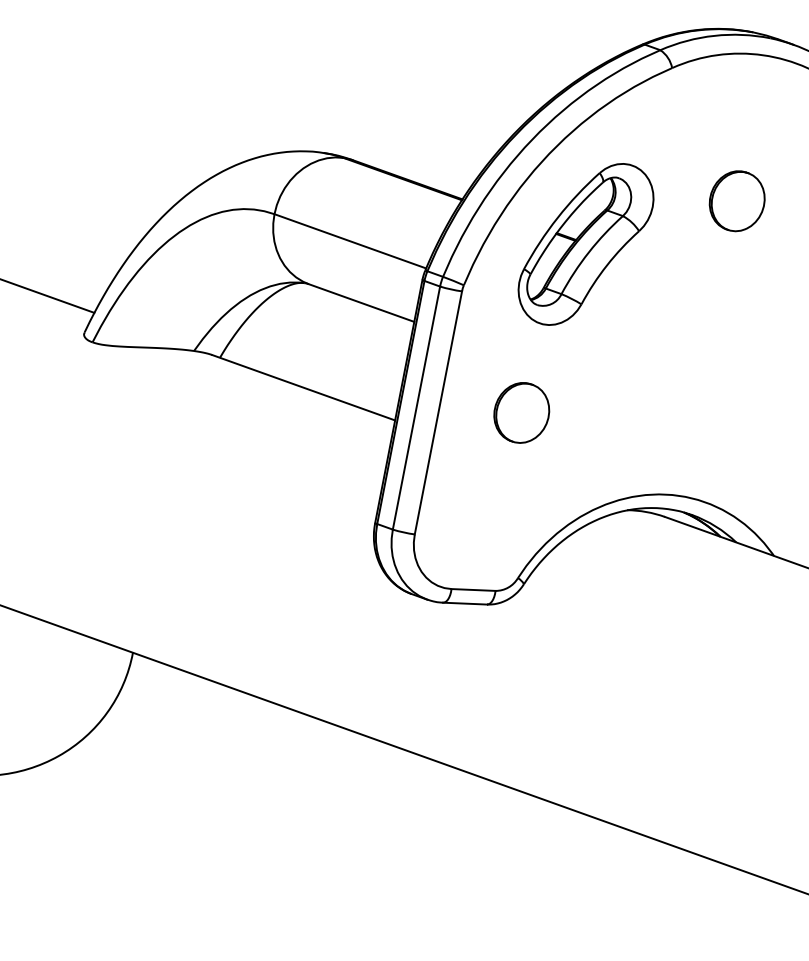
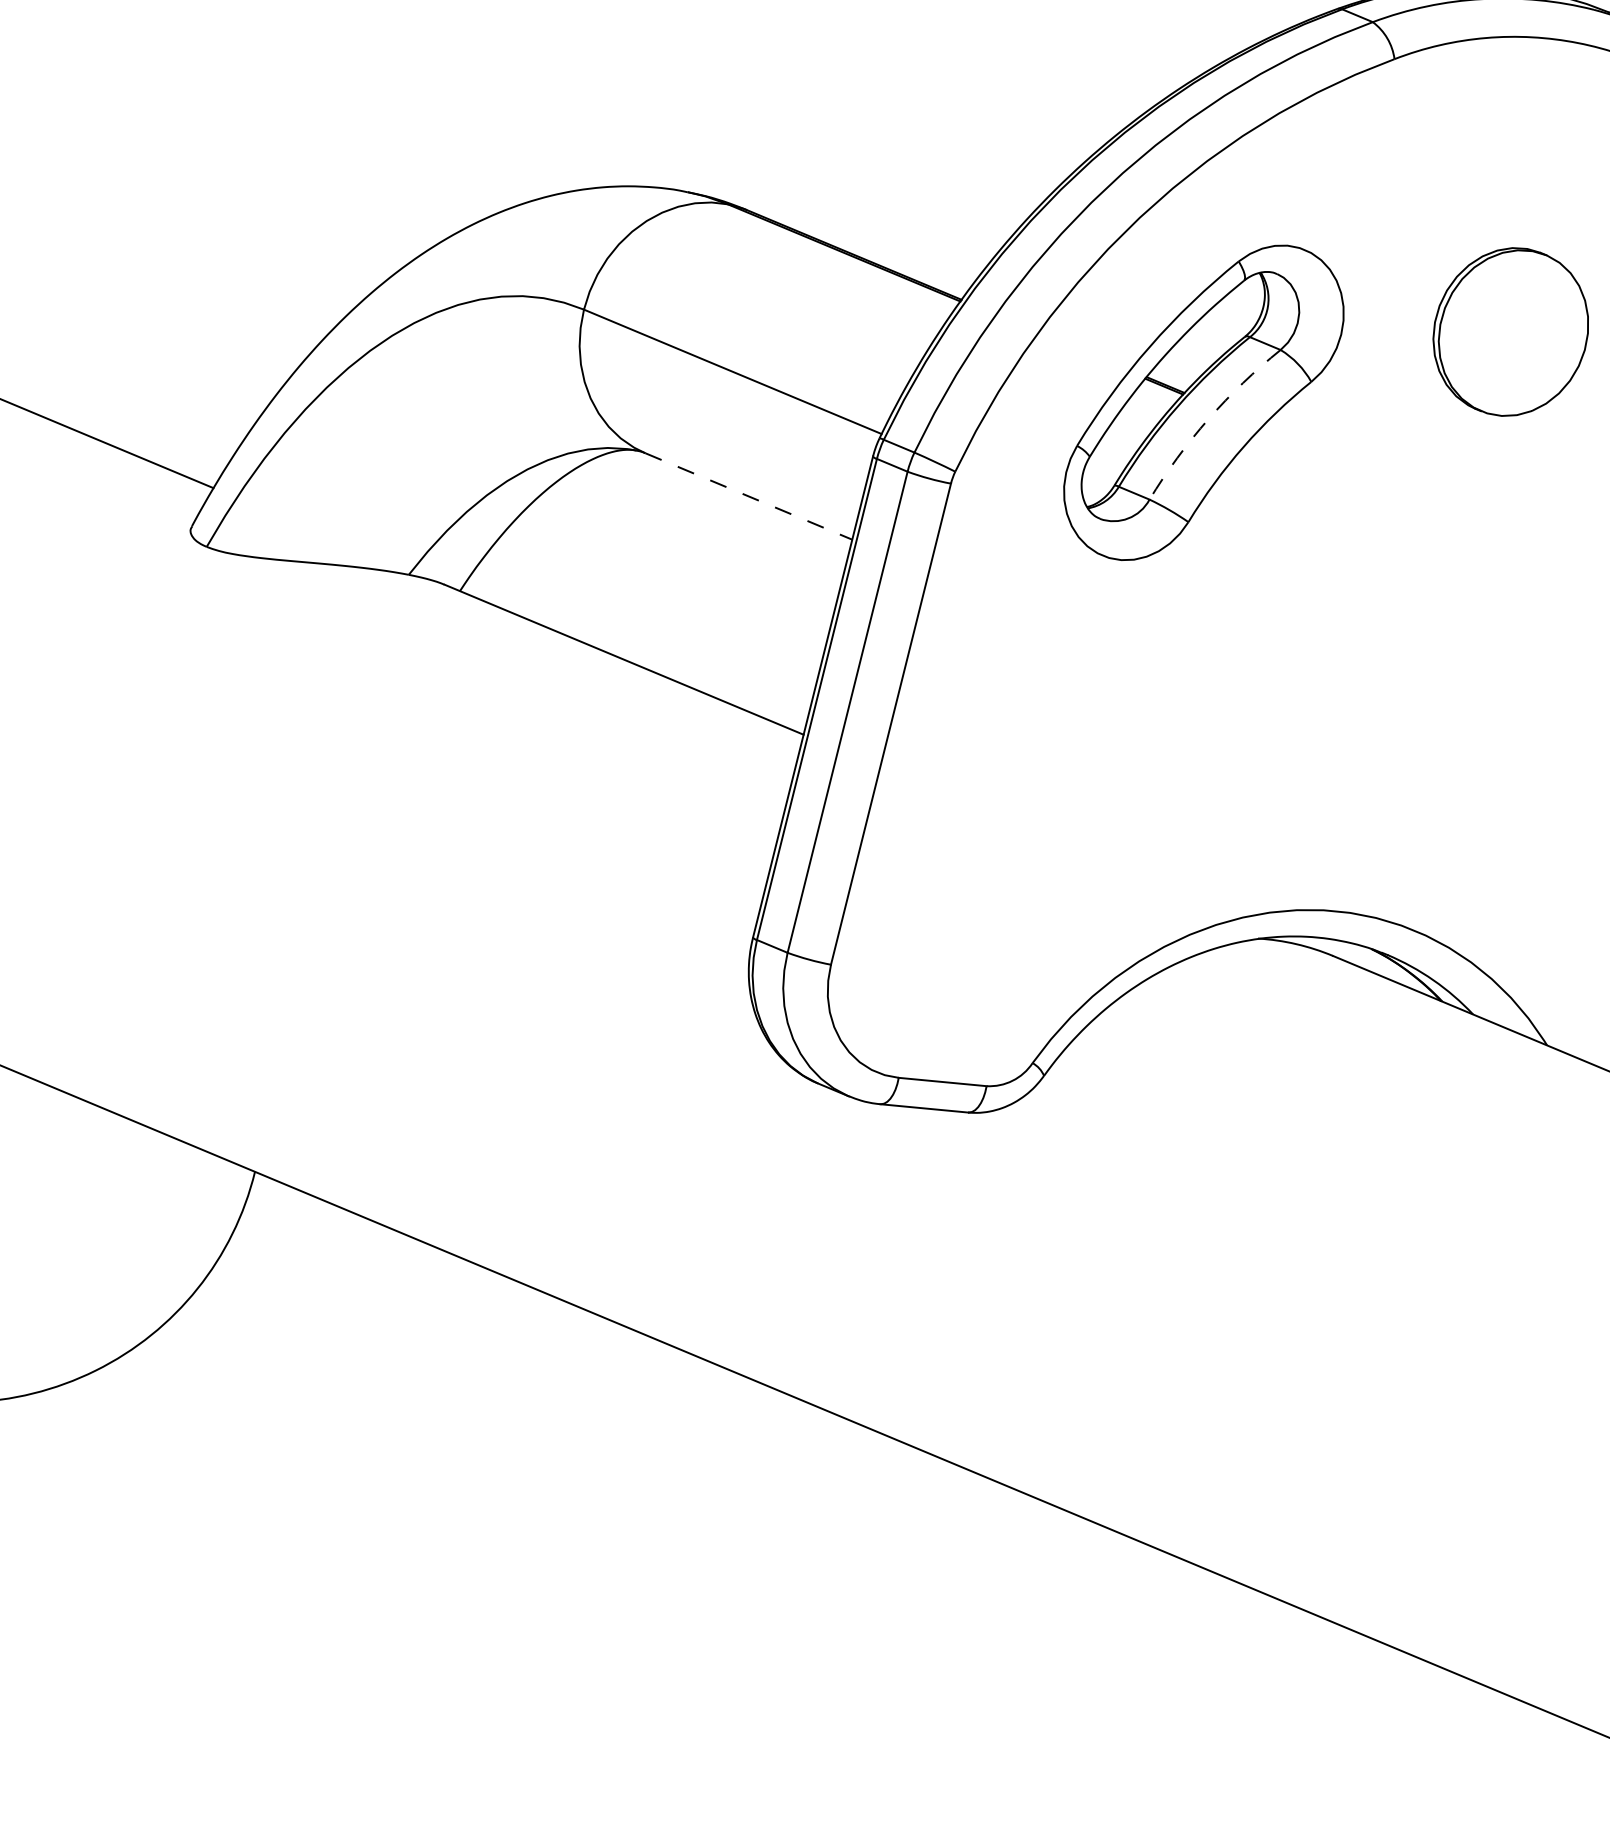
part: (736, 201) -> (1509, 332), size x1.4
arc: (588, 252) -> (1207, 419), solid -> dashed
line: (361, 303) -> (748, 497), solid -> dashed
part: (521, 412) -> (1057, 732), removed

